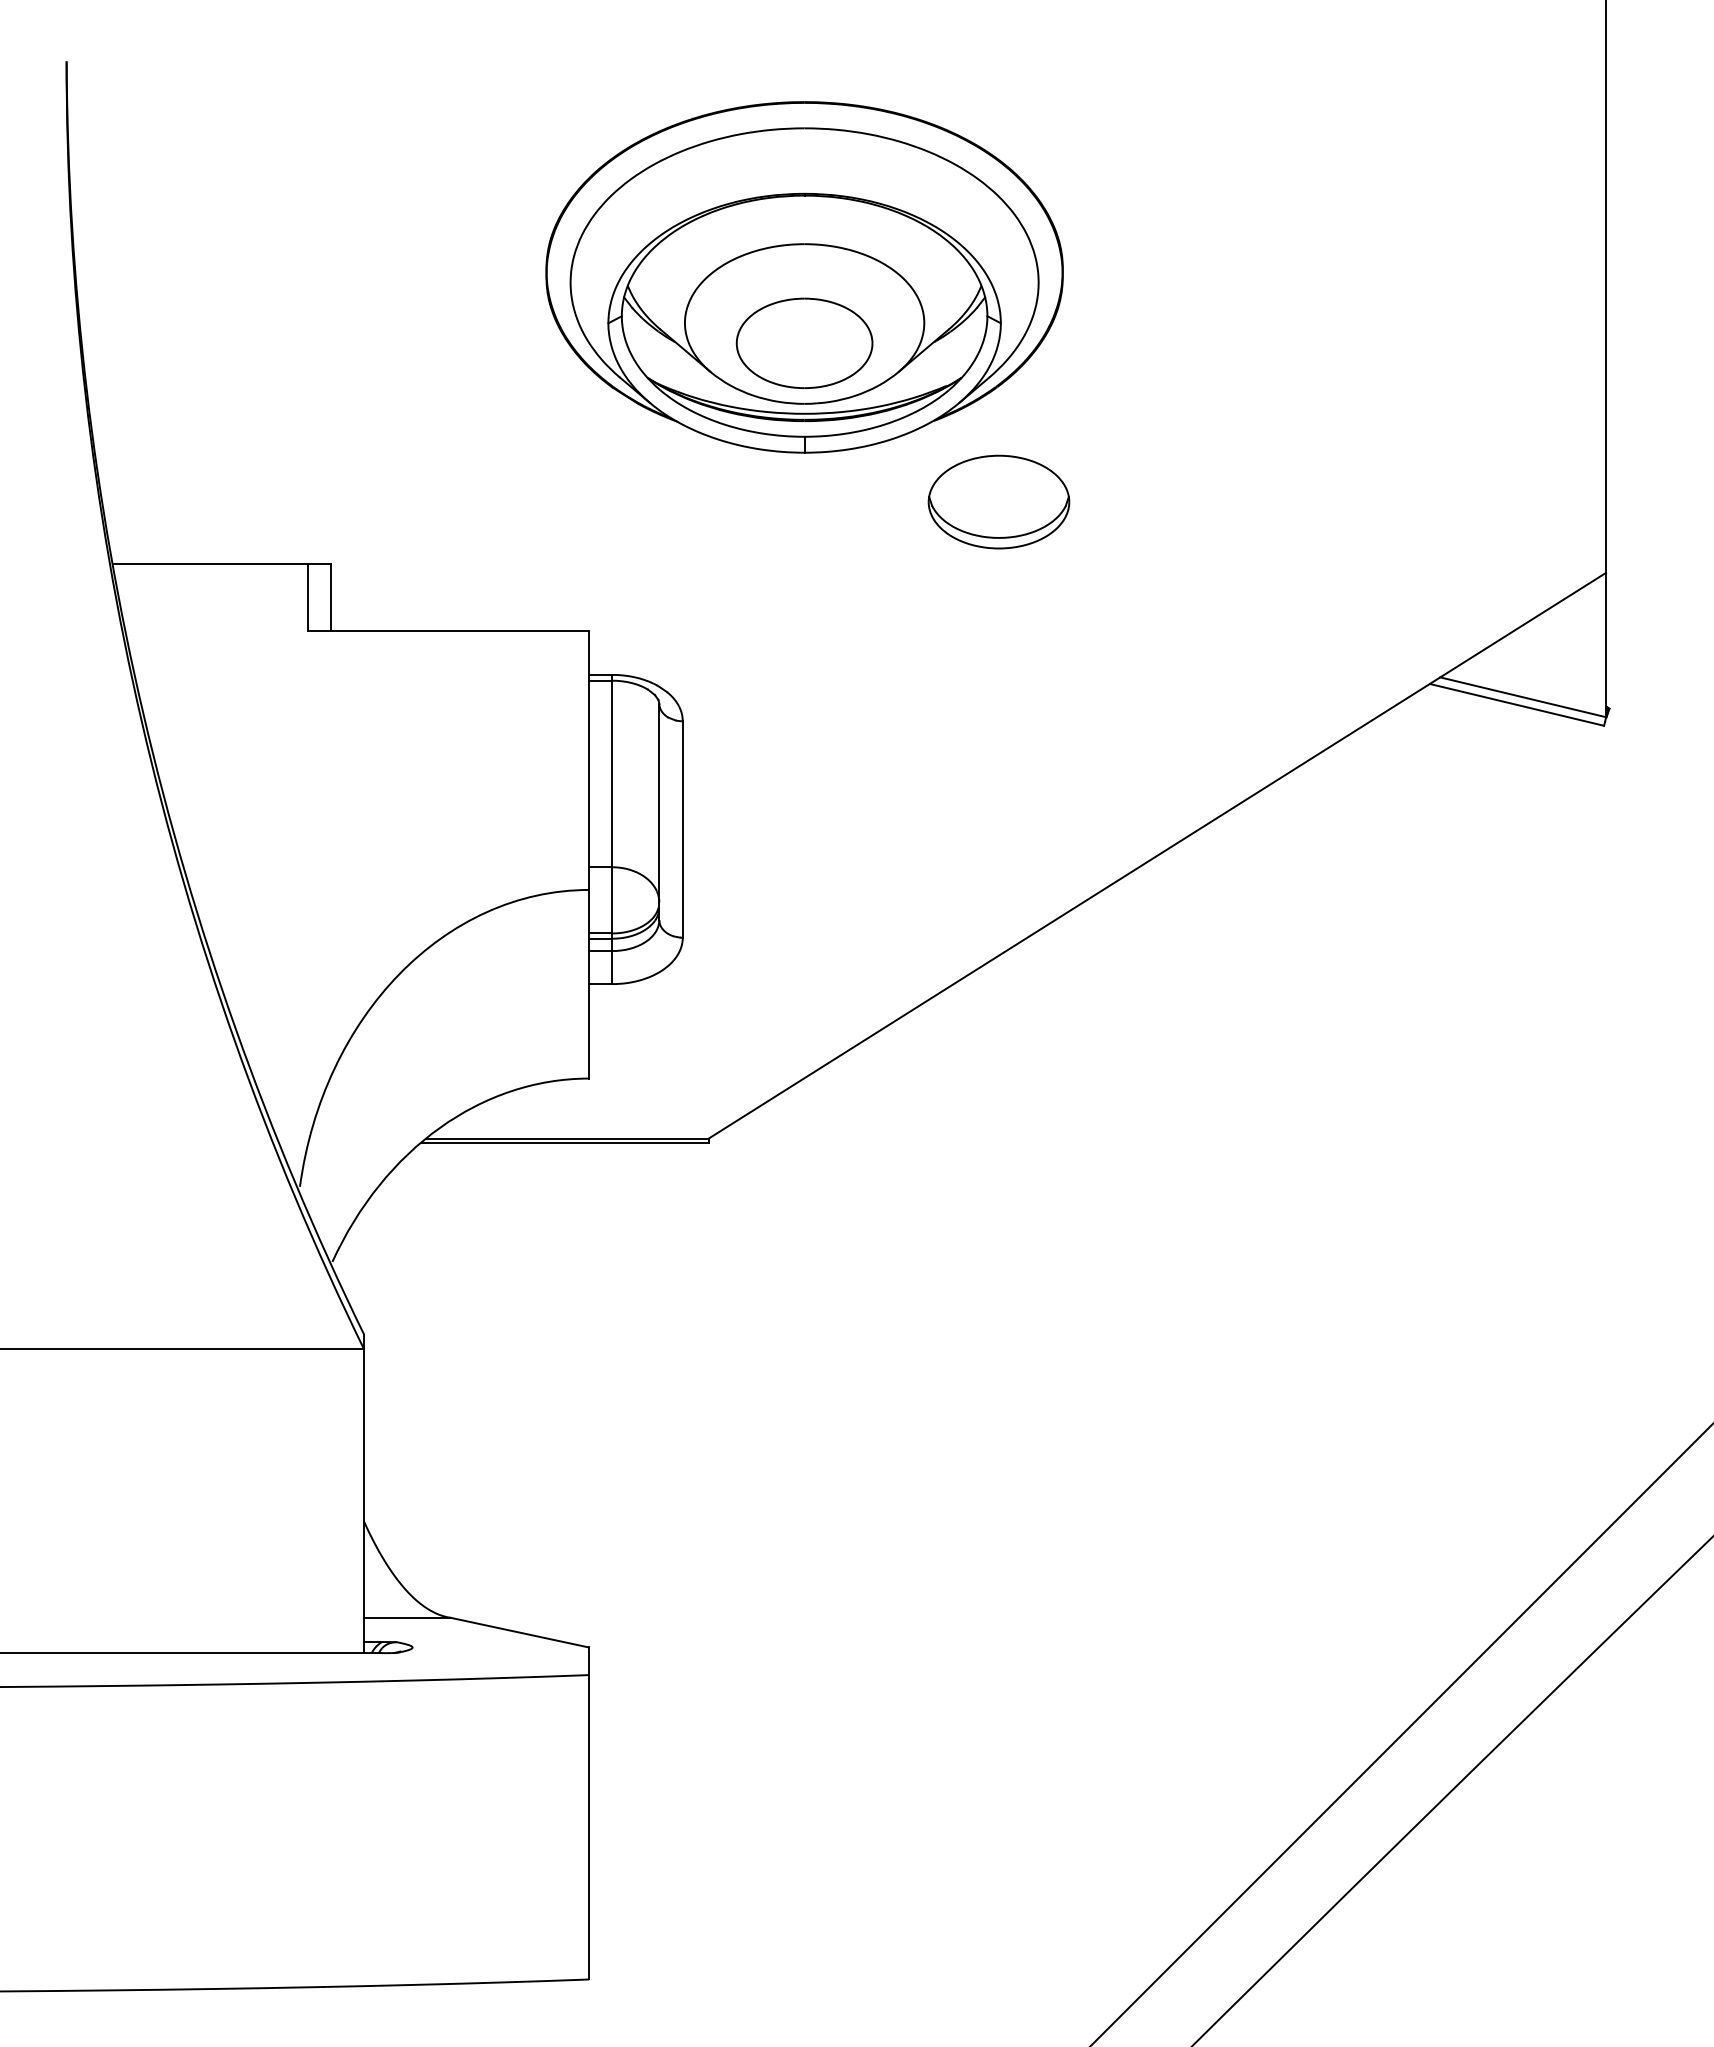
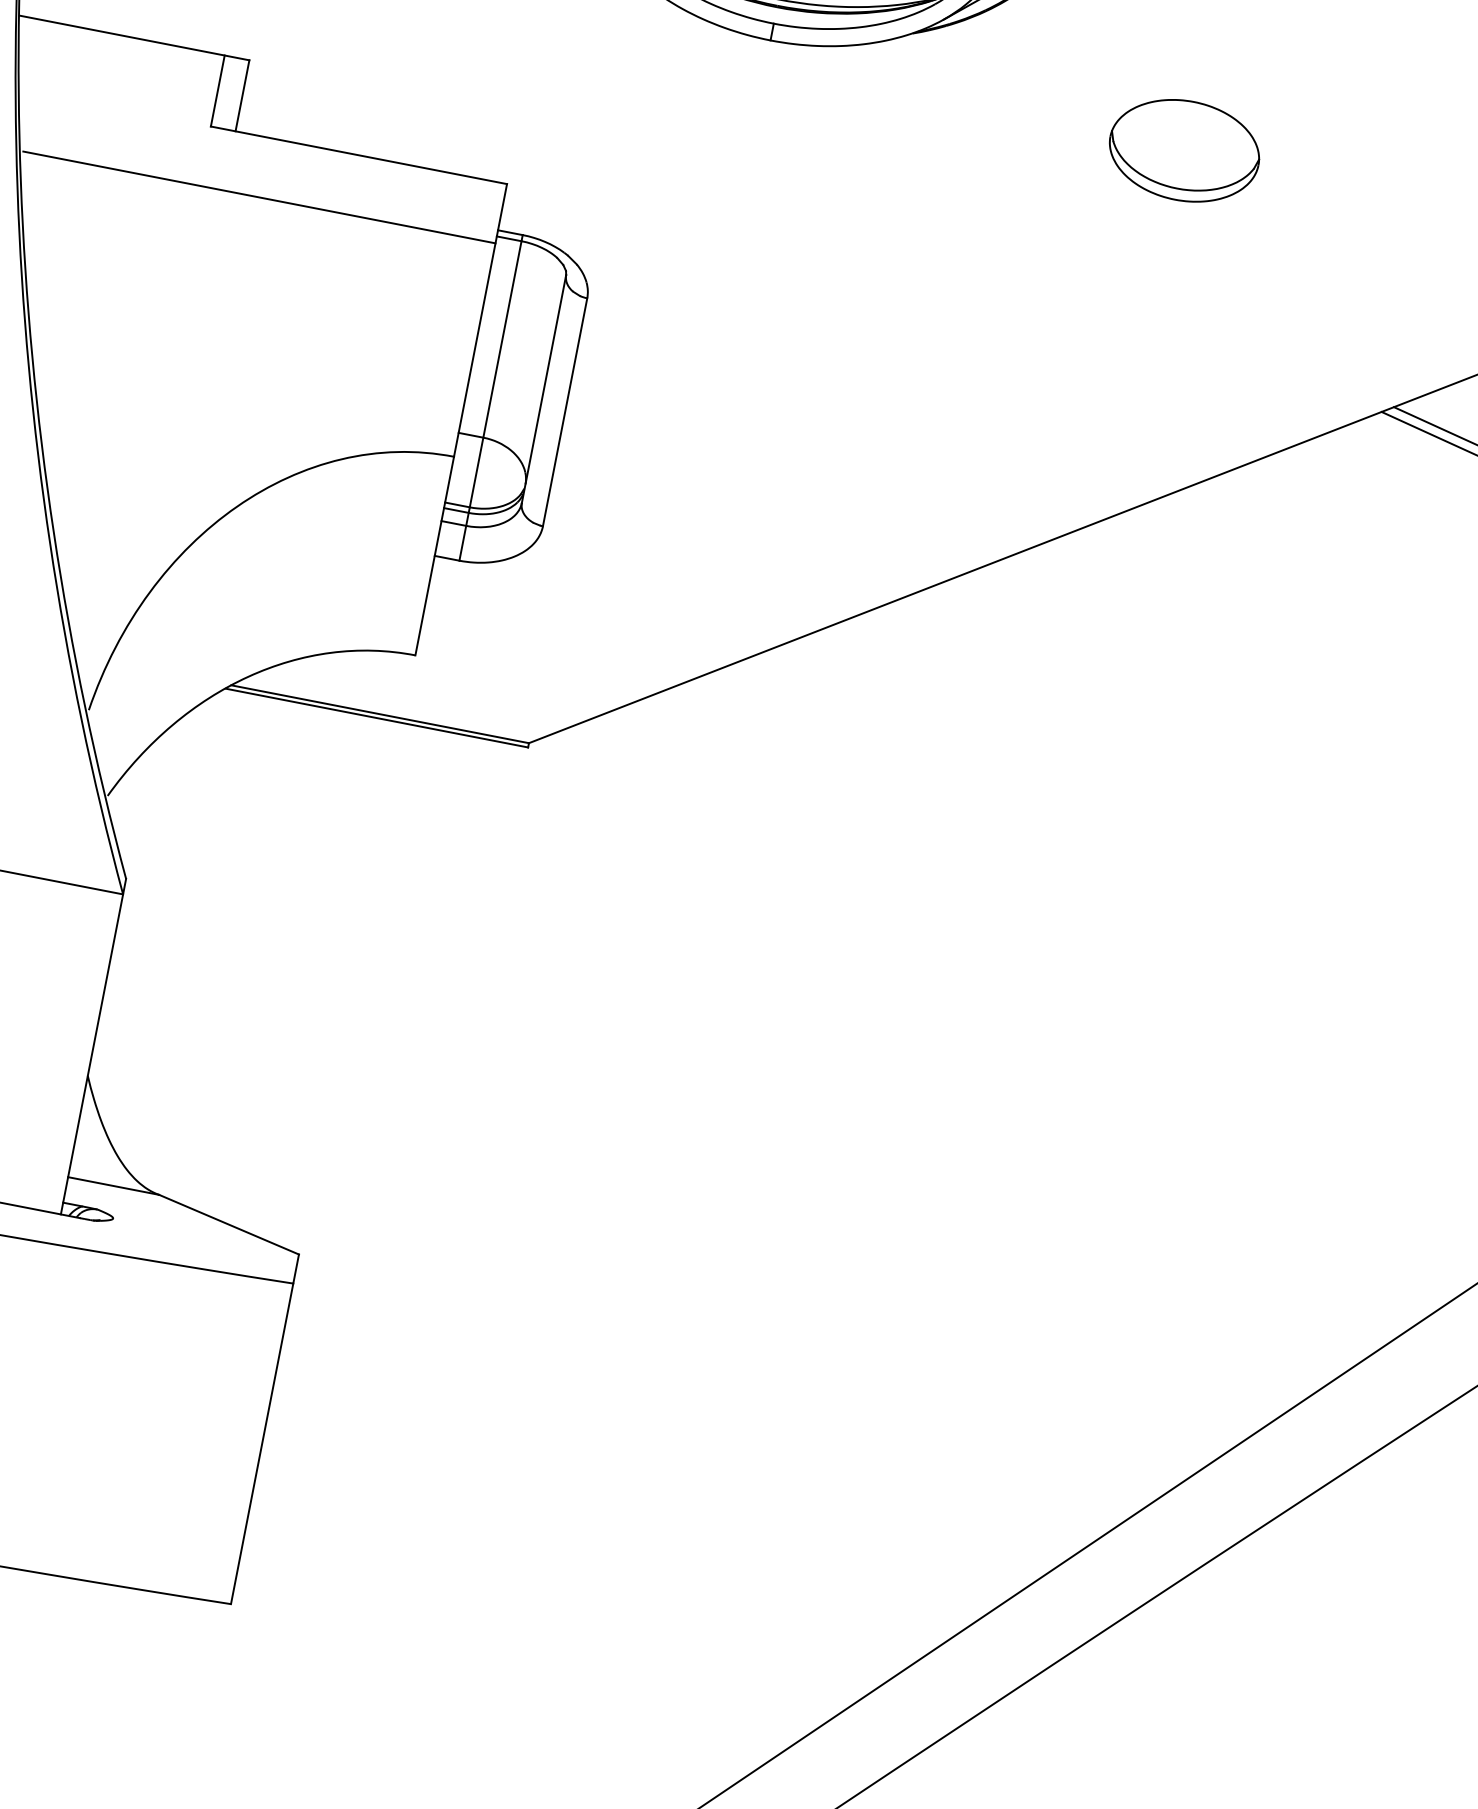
part: (998, 501) -> (1184, 150), moved
line: (364, 687) -> (259, 197), added

